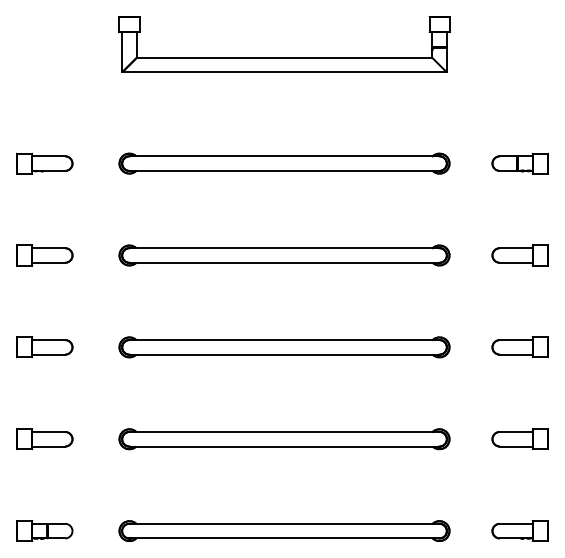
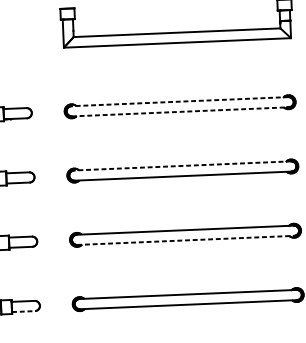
line: (284, 156) -> (179, 101), solid -> dashed
line: (285, 170) -> (181, 111), solid -> dashed
line: (284, 248) -> (182, 166), solid -> dashed
line: (285, 354) -> (186, 240), solid -> dashed
line: (49, 446) -> (24, 311), solid -> dashed

